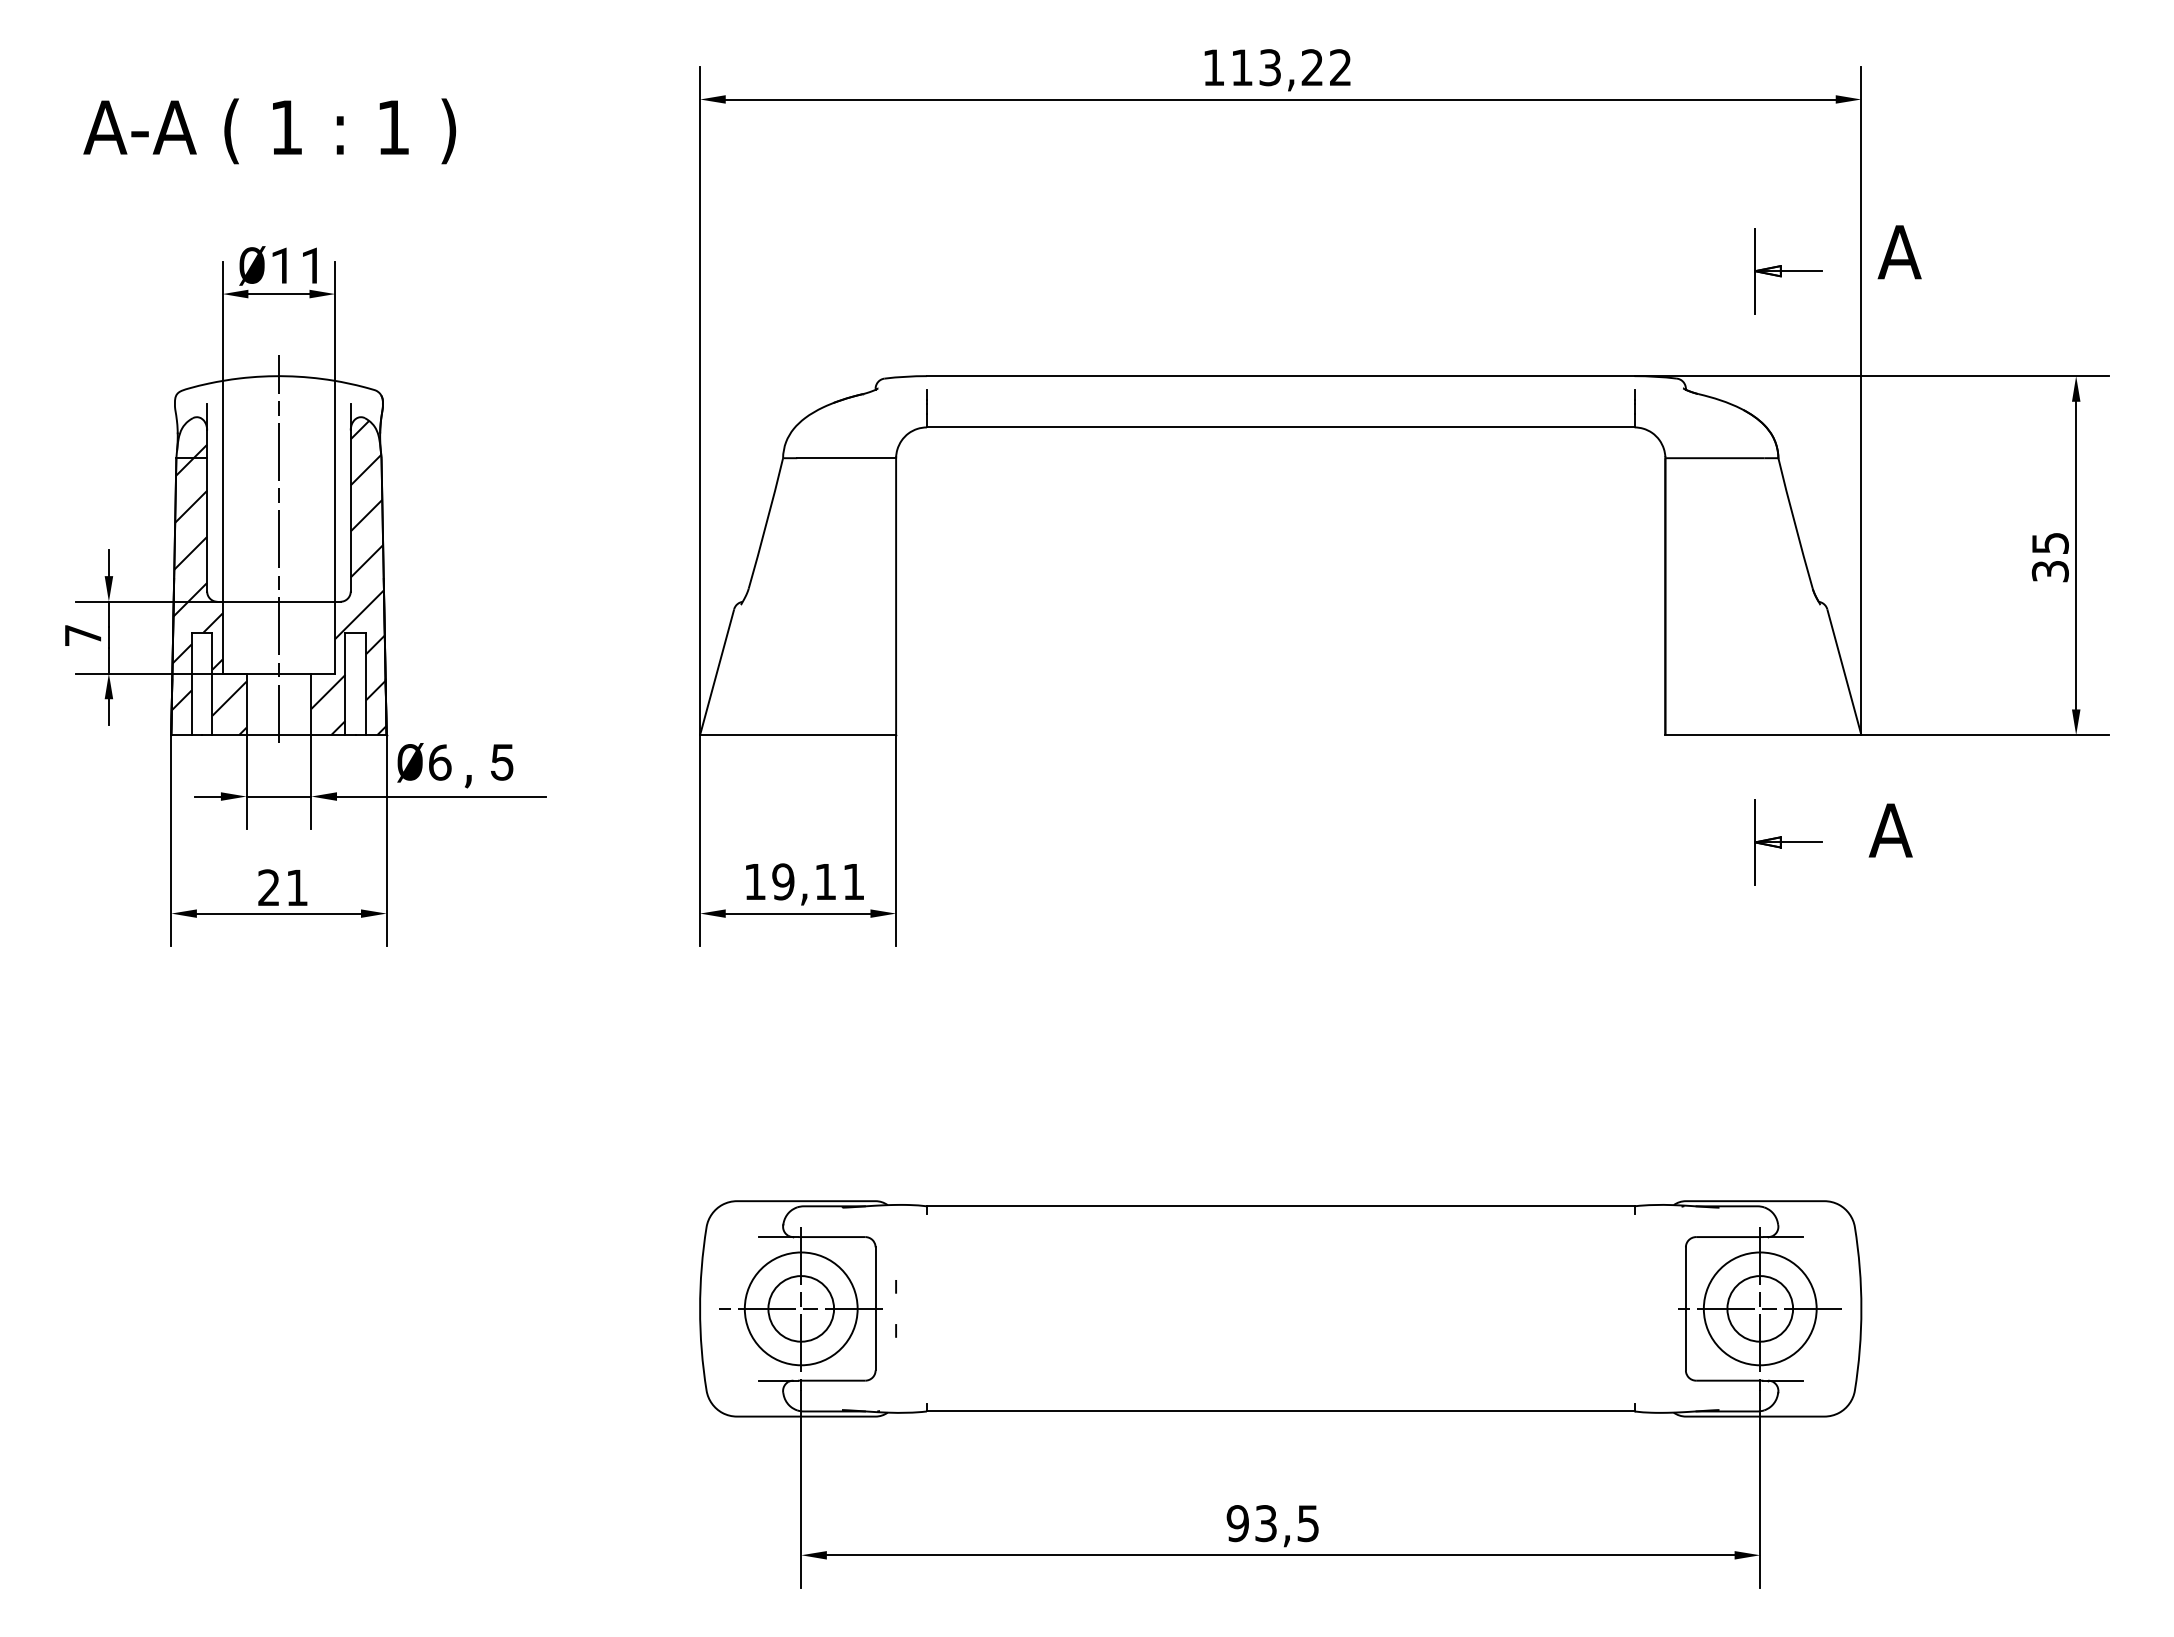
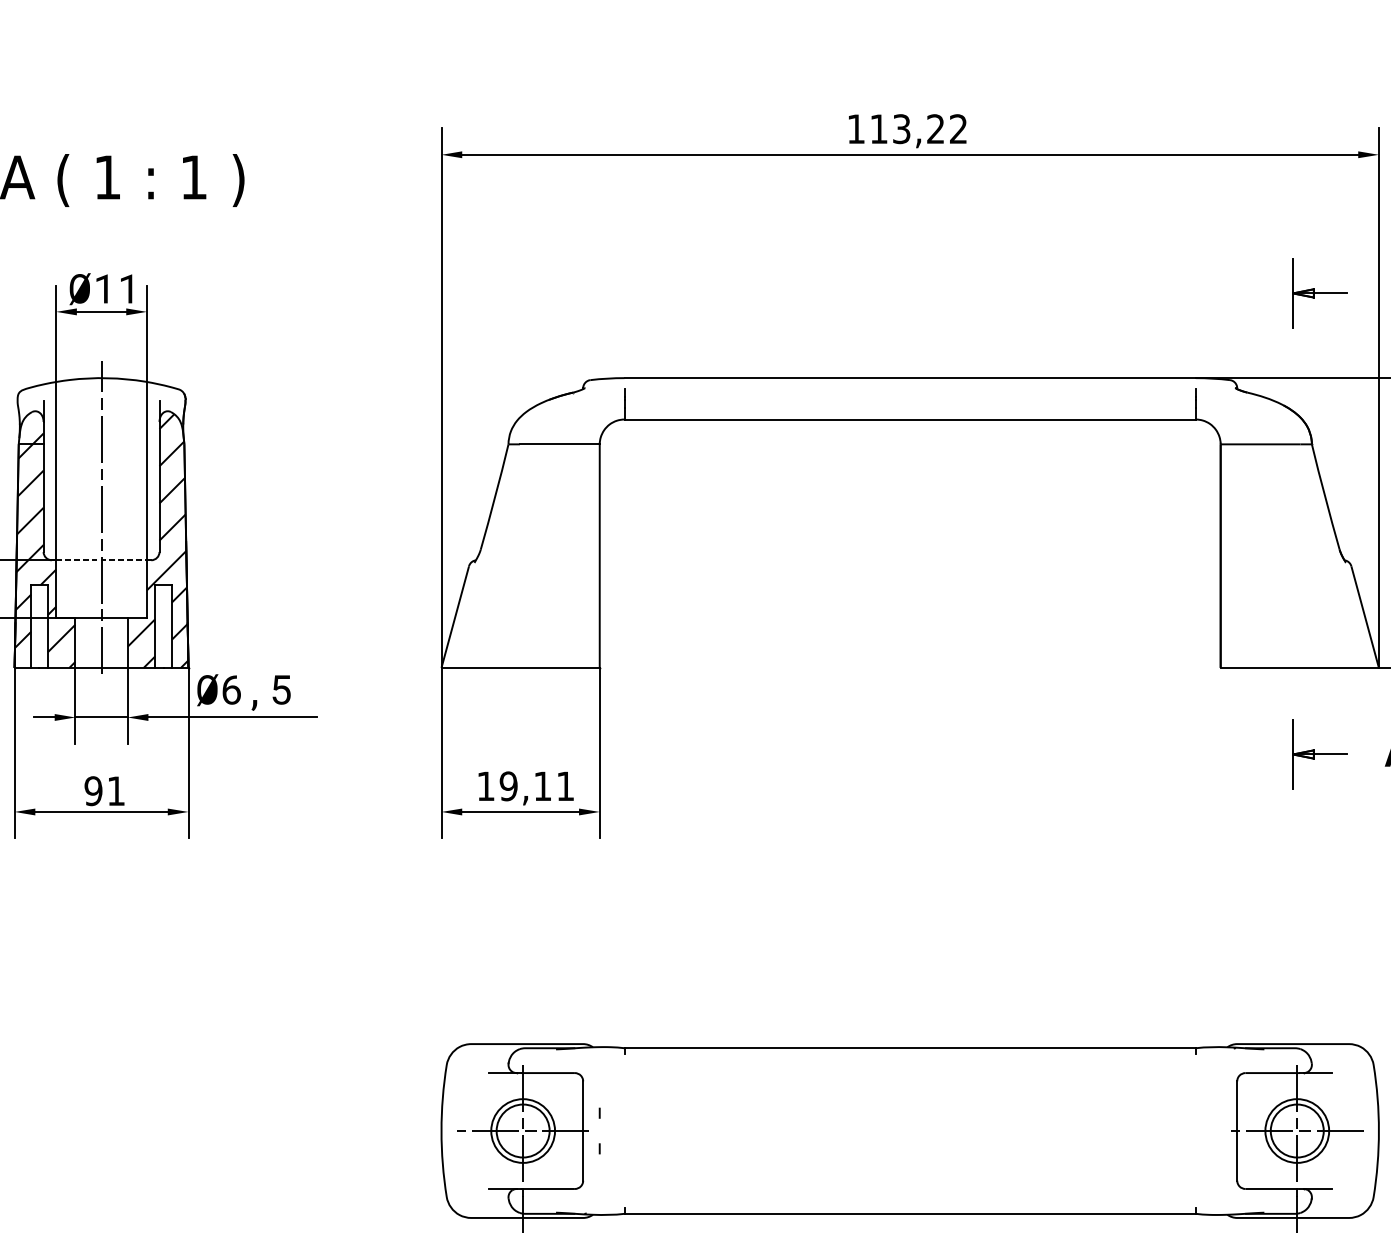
line: (279, 601) -> (102, 560), solid -> dashed
text: (268, 887) -> (93, 790), 21 -> 91
circle: (800, 1308) -> (522, 1130), size x0.7
circle: (1759, 1308) -> (1296, 1130), size x0.7

